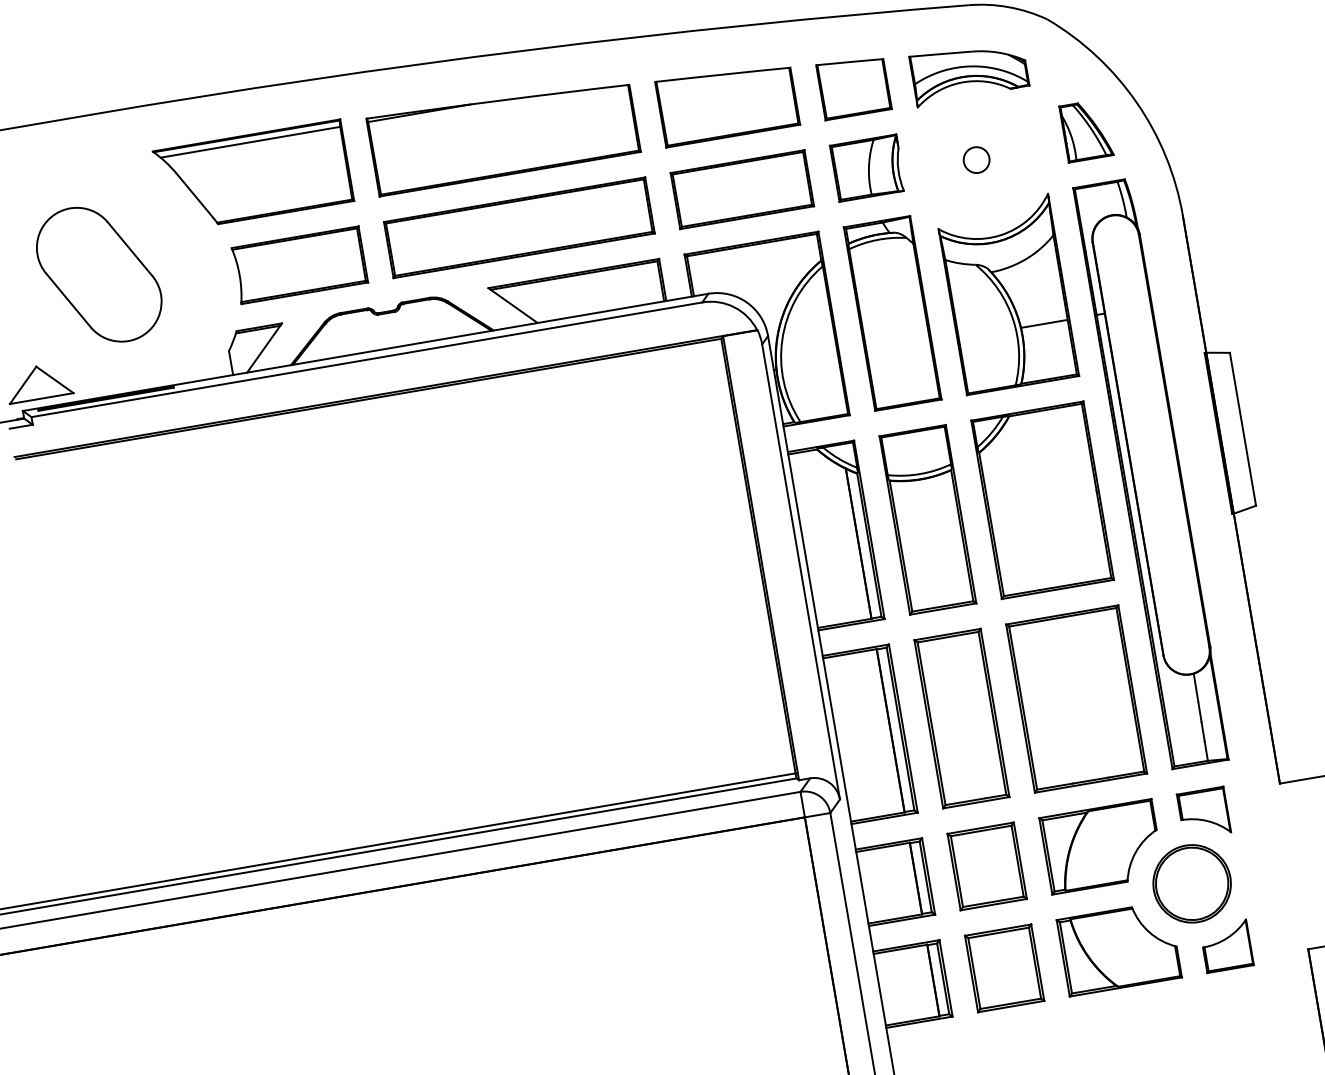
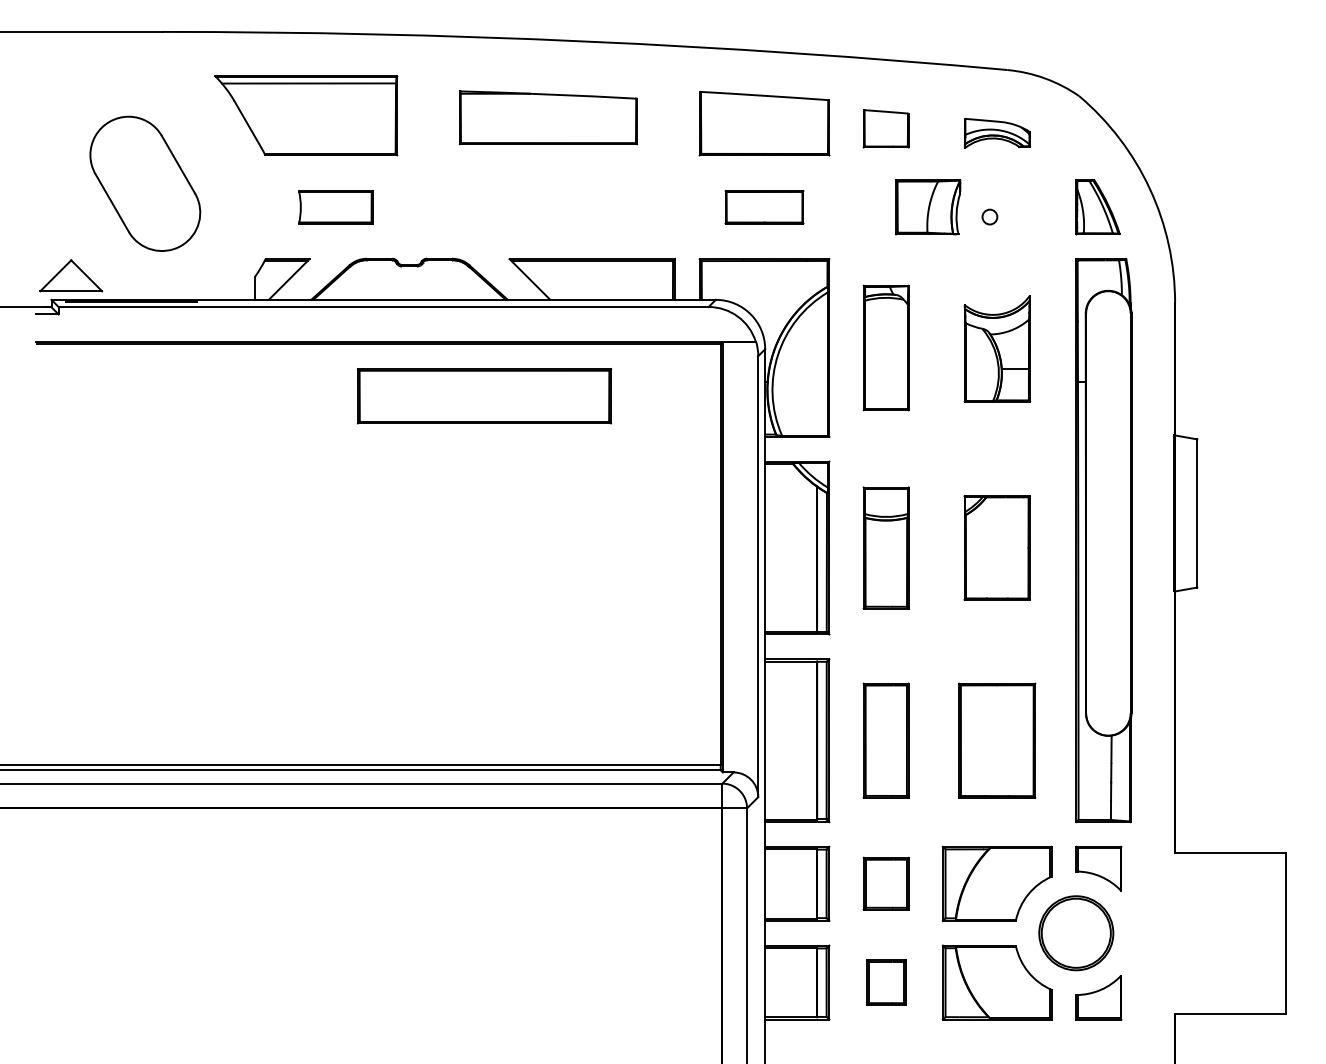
part: (969, 72) -> (997, 133), size x0.6
part: (854, 86) -> (886, 128), size x0.7
part: (503, 135) -> (548, 117), size x0.7
circle: (976, 159) -> (989, 216), size x0.6
part: (868, 168) -> (928, 207), moved
part: (742, 189) -> (764, 207), size x0.6
part: (519, 228) -> (484, 396), moved
part: (299, 265) -> (335, 207), size x0.6
part: (1007, 294) -> (997, 348), size x0.6
part: (892, 312) -> (886, 347), size x0.7
part: (1041, 499) -> (996, 547), size x0.6
part: (928, 519) -> (886, 547), size x0.7
part: (1075, 699) -> (996, 740), size x0.7
part: (962, 718) -> (886, 740), size x0.7
part: (987, 865) -> (886, 883), size x0.7
part: (1004, 968) -> (886, 982), size x0.6

